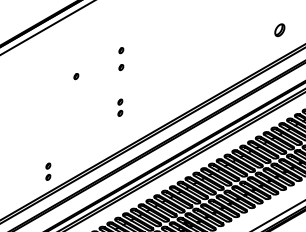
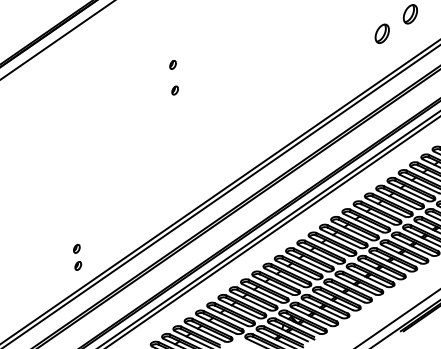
part: (259, 41) -> (381, 33), added
part: (76, 76) -> (108, 109), removed
part: (120, 107) -> (178, 151), removed

